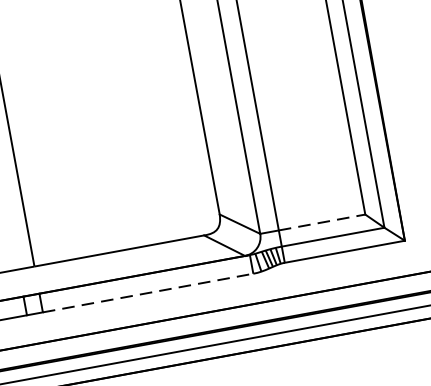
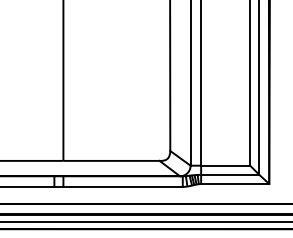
line: (321, 222) -> (225, 165), dashed -> solid
line: (148, 292) -> (123, 186), dashed -> solid

